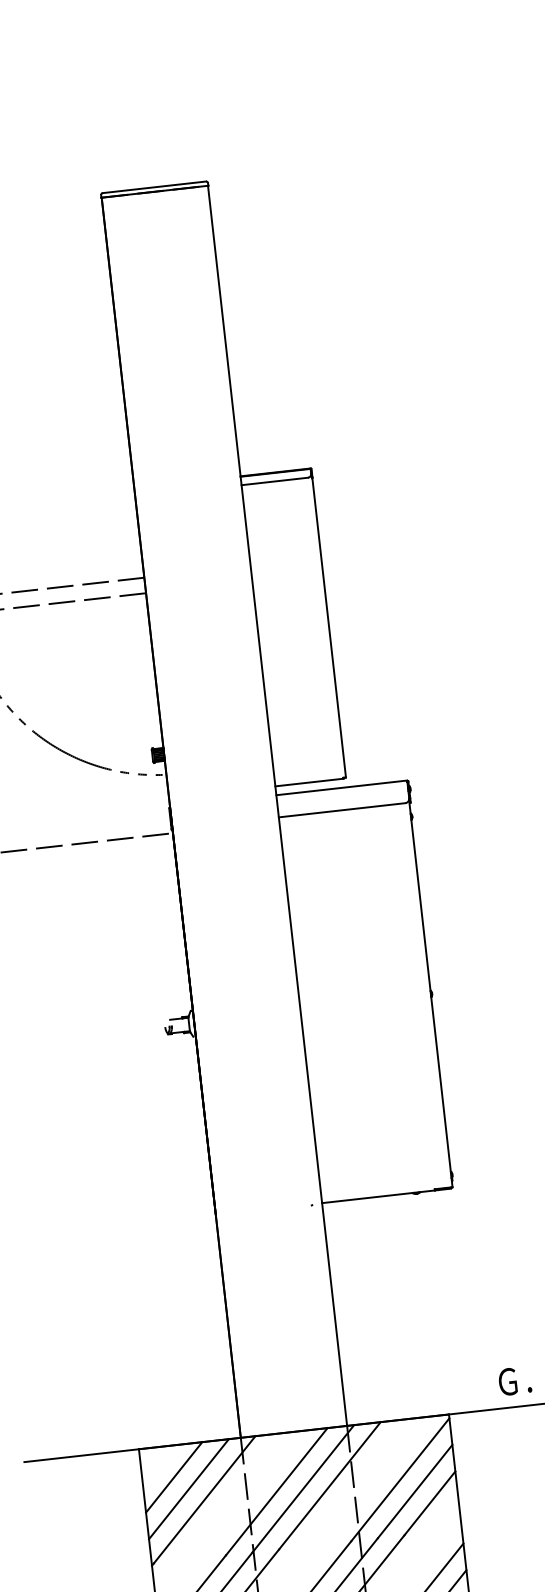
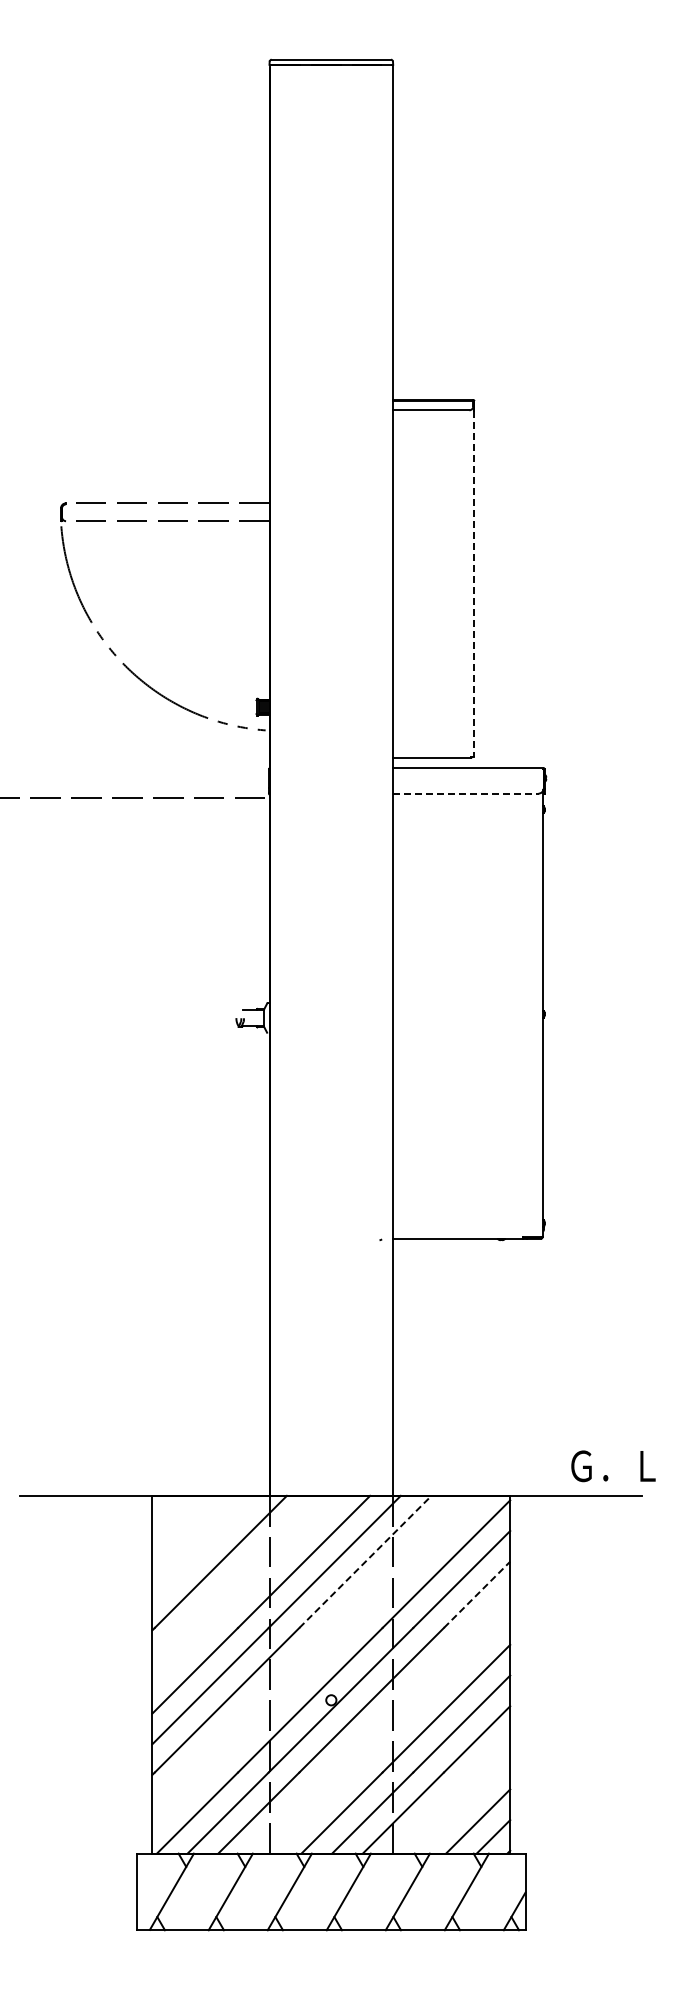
line: (329, 628) -> (474, 584), solid -> dashed
line: (341, 810) -> (465, 793), solid -> dashed
line: (173, 1476) -> (188, 1531), removed
line: (329, 1485) -> (365, 1561), solid -> dashed
line: (189, 1488) -> (204, 1547), removed
line: (430, 1503) -> (477, 1594), solid -> dashed

